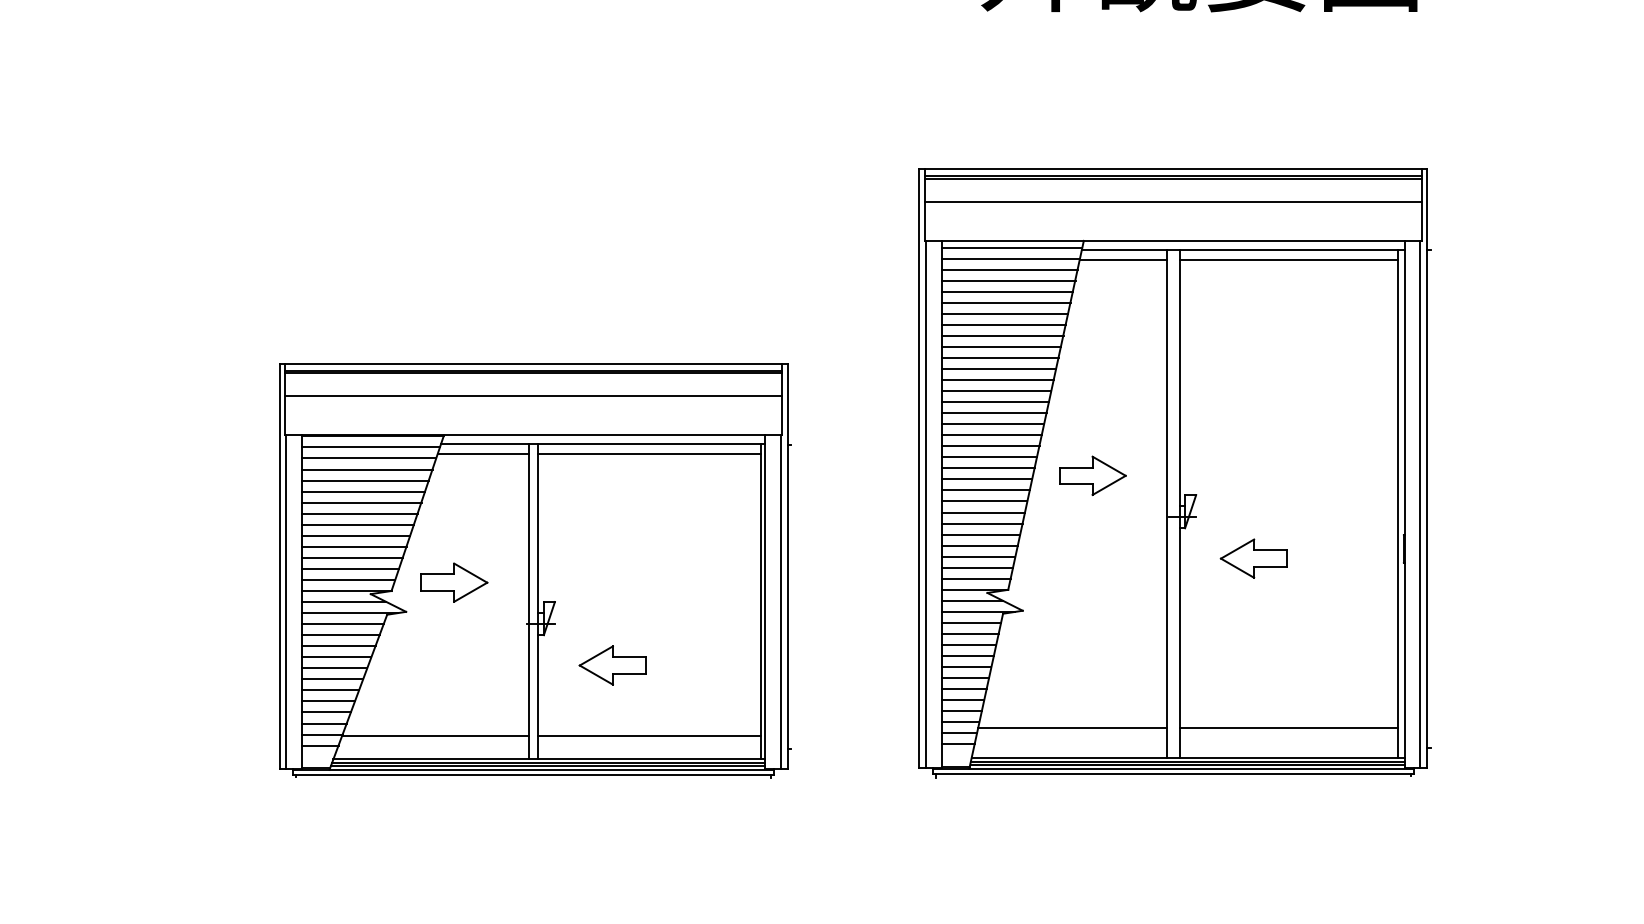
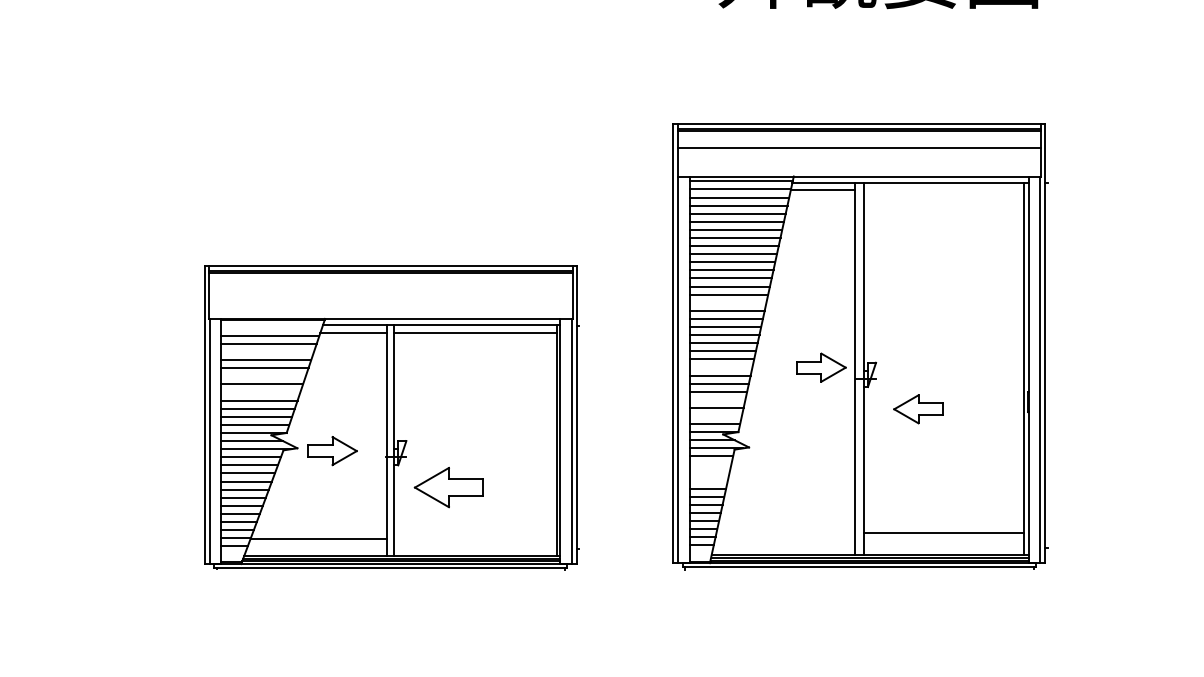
line: (1288, 259) -> (943, 190), removed
line: (533, 396) -> (390, 290), removed
line: (993, 413) -> (727, 302), removed
line: (370, 447) -> (271, 327), removed
part: (1092, 475) -> (821, 367), moved
line: (365, 480) -> (267, 352), removed
line: (984, 501) -> (721, 367), removed
line: (359, 513) -> (263, 376), removed
line: (355, 535) -> (260, 392), removed
line: (979, 545) -> (717, 399), removed
line: (977, 567) -> (715, 415), removed
part: (454, 582) -> (332, 450), moved
line: (969, 634) -> (710, 464), removed
line: (968, 645) -> (709, 472), removed
line: (967, 656) -> (708, 480), removed
part: (612, 665) -> (448, 487), size x1.4
line: (1072, 727) -> (785, 532), removed
line: (649, 735) -> (475, 538), removed

